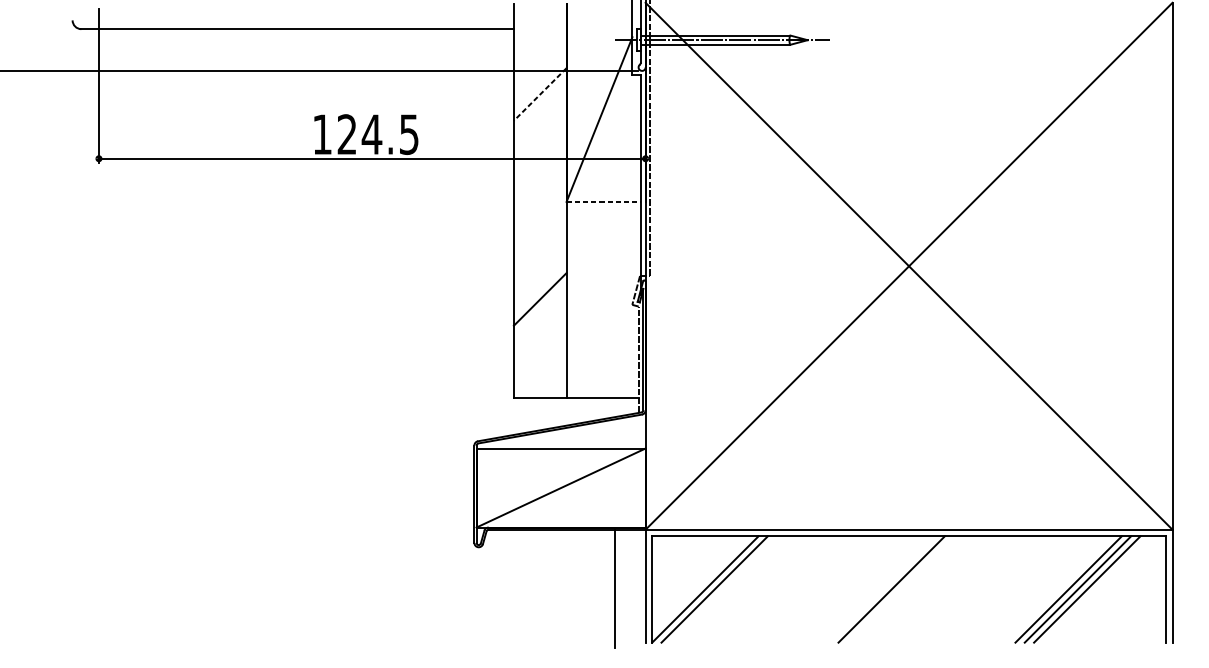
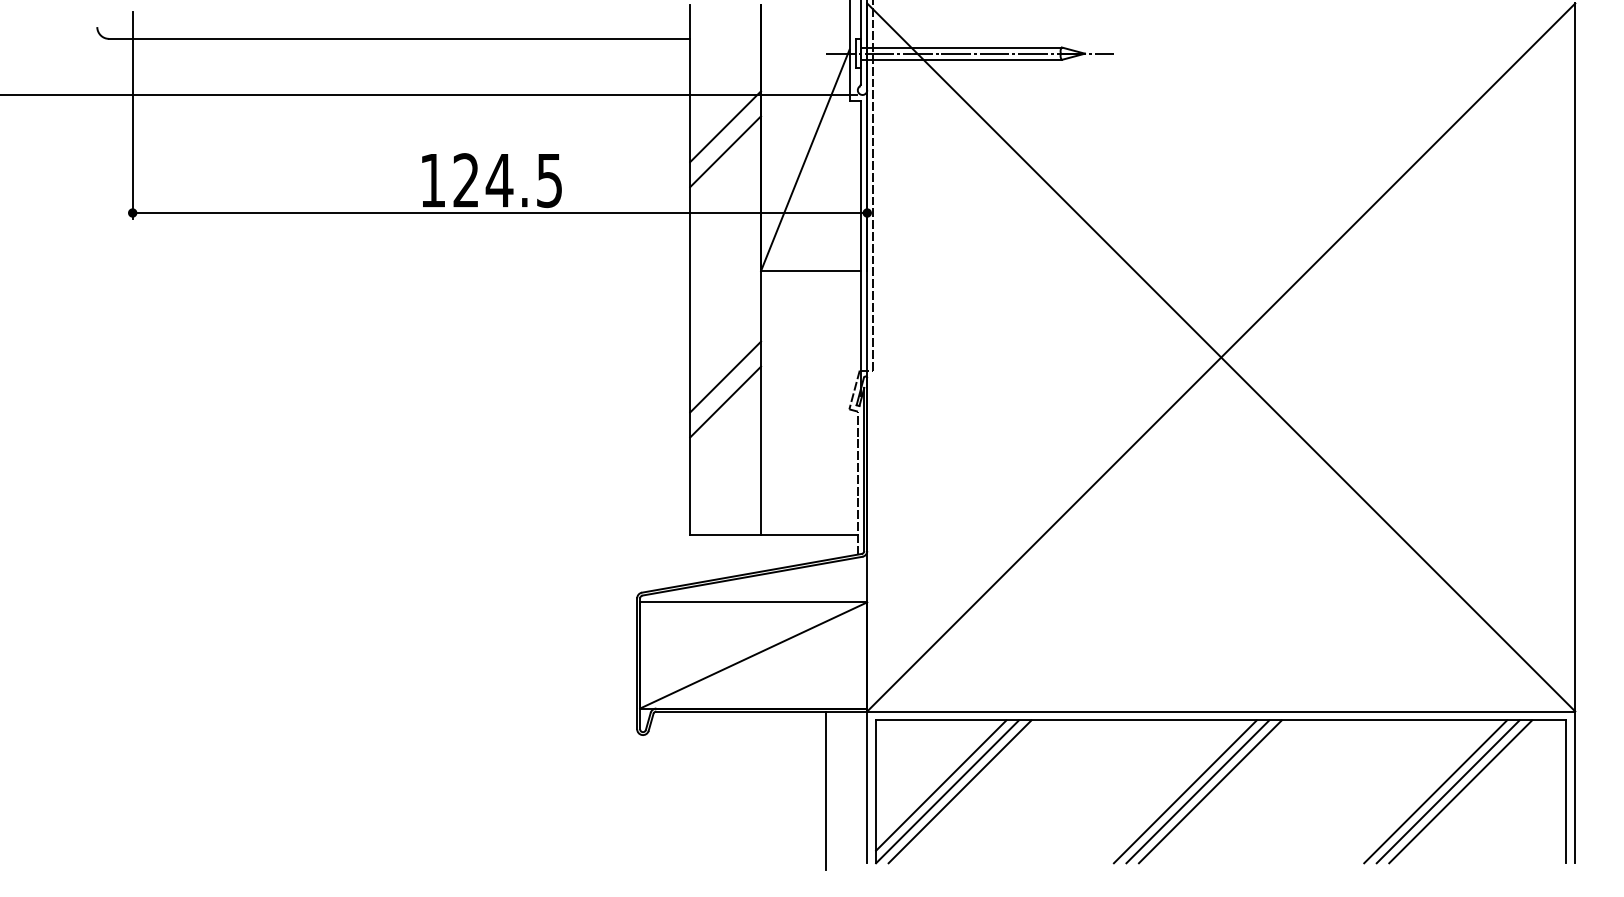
line: (540, 95) -> (725, 127), dashed -> solid
line: (540, 112) -> (725, 151), added
line: (604, 202) -> (811, 271), dashed -> solid
line: (540, 280) -> (725, 376), added
line: (700, 584) -> (941, 785), added
line: (881, 589) -> (1184, 791), added
line: (900, 589) -> (1209, 791), added

